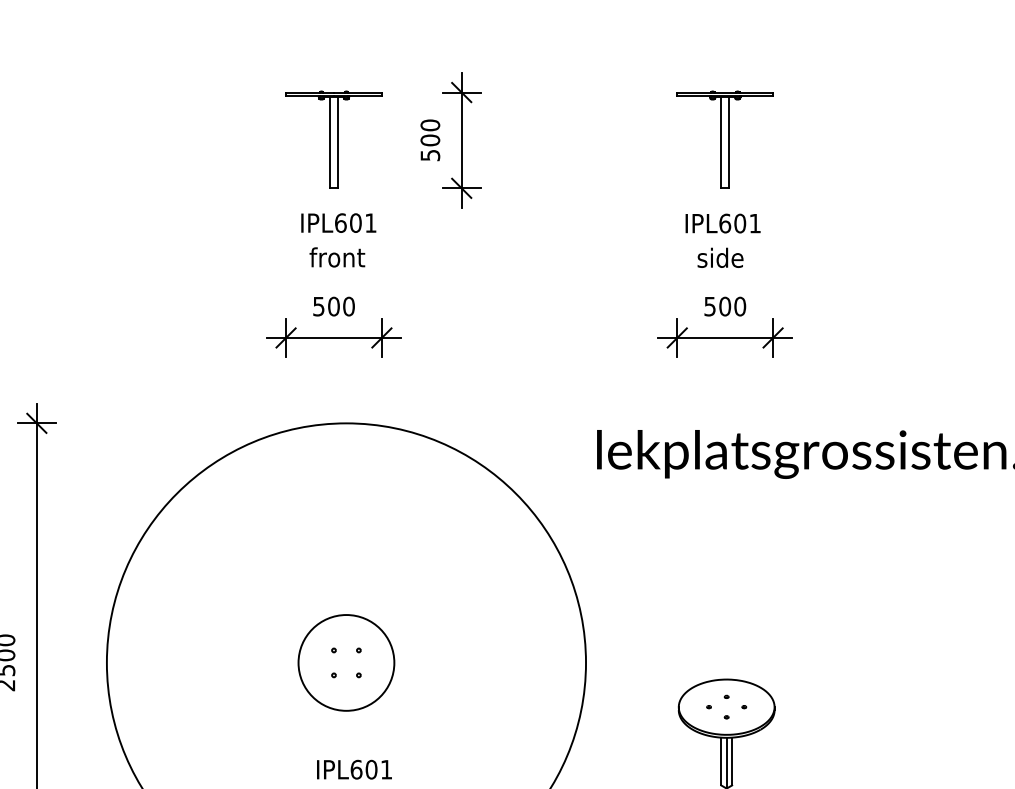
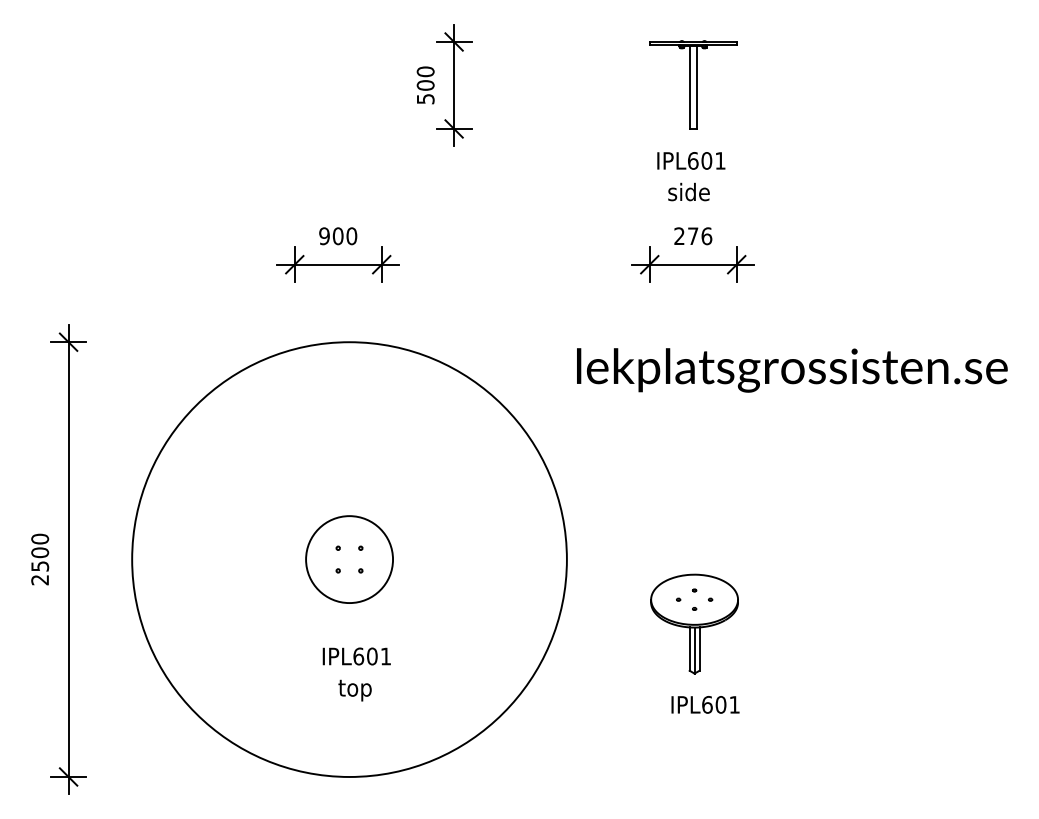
part: (334, 179) -> (338, 120), removed
text: (318, 305) -> (324, 235), 500 -> 900
text: (725, 306) -> (693, 236), 500 -> 276

